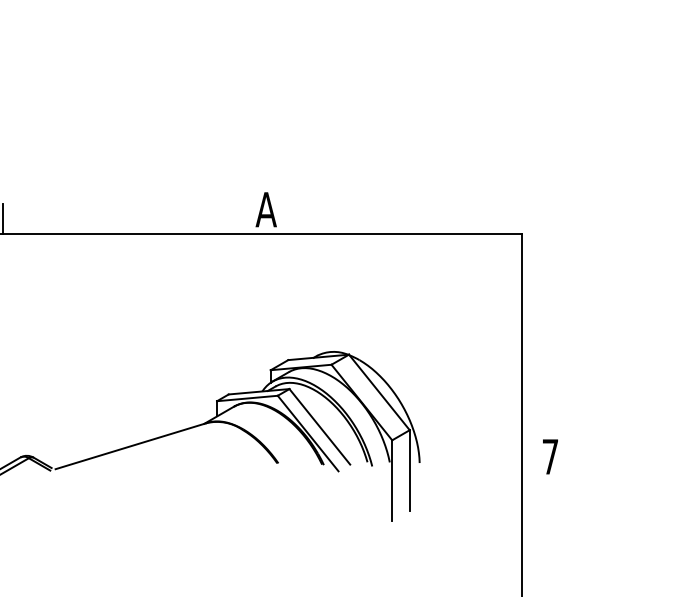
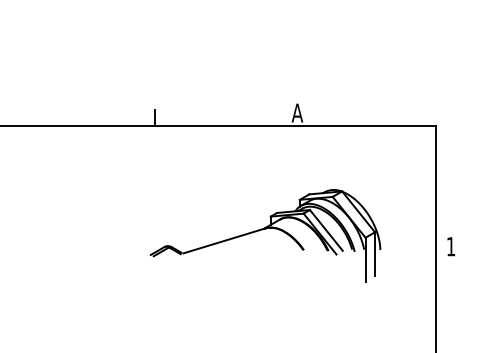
text: (551, 456) -> (451, 246), 7 -> 1

